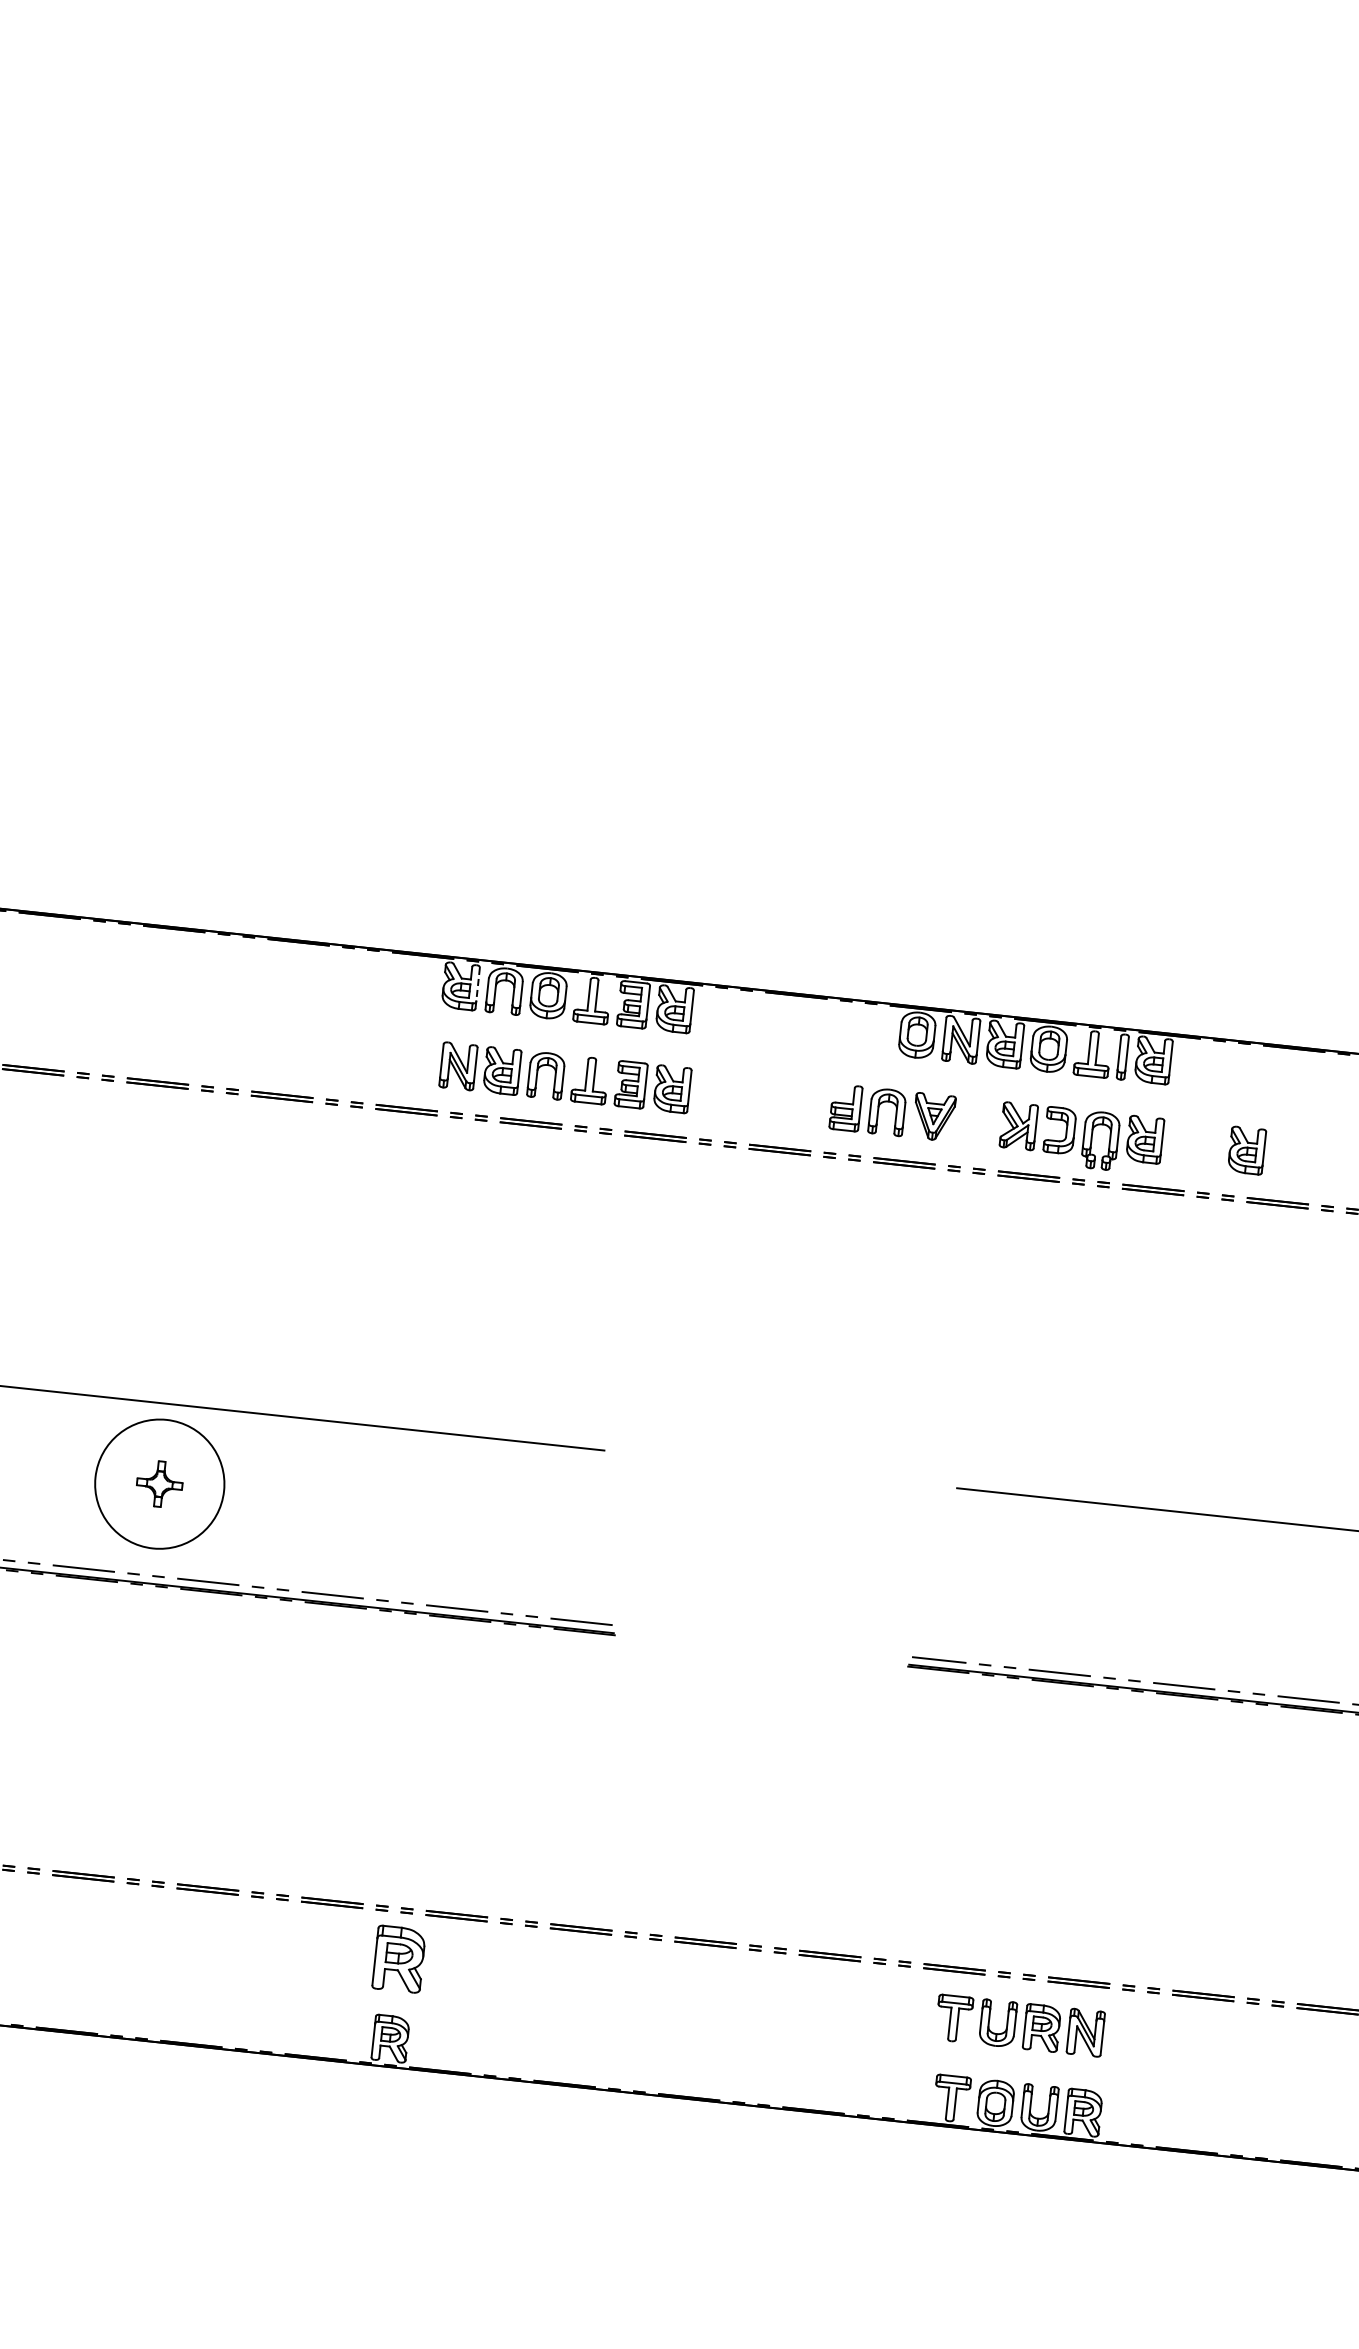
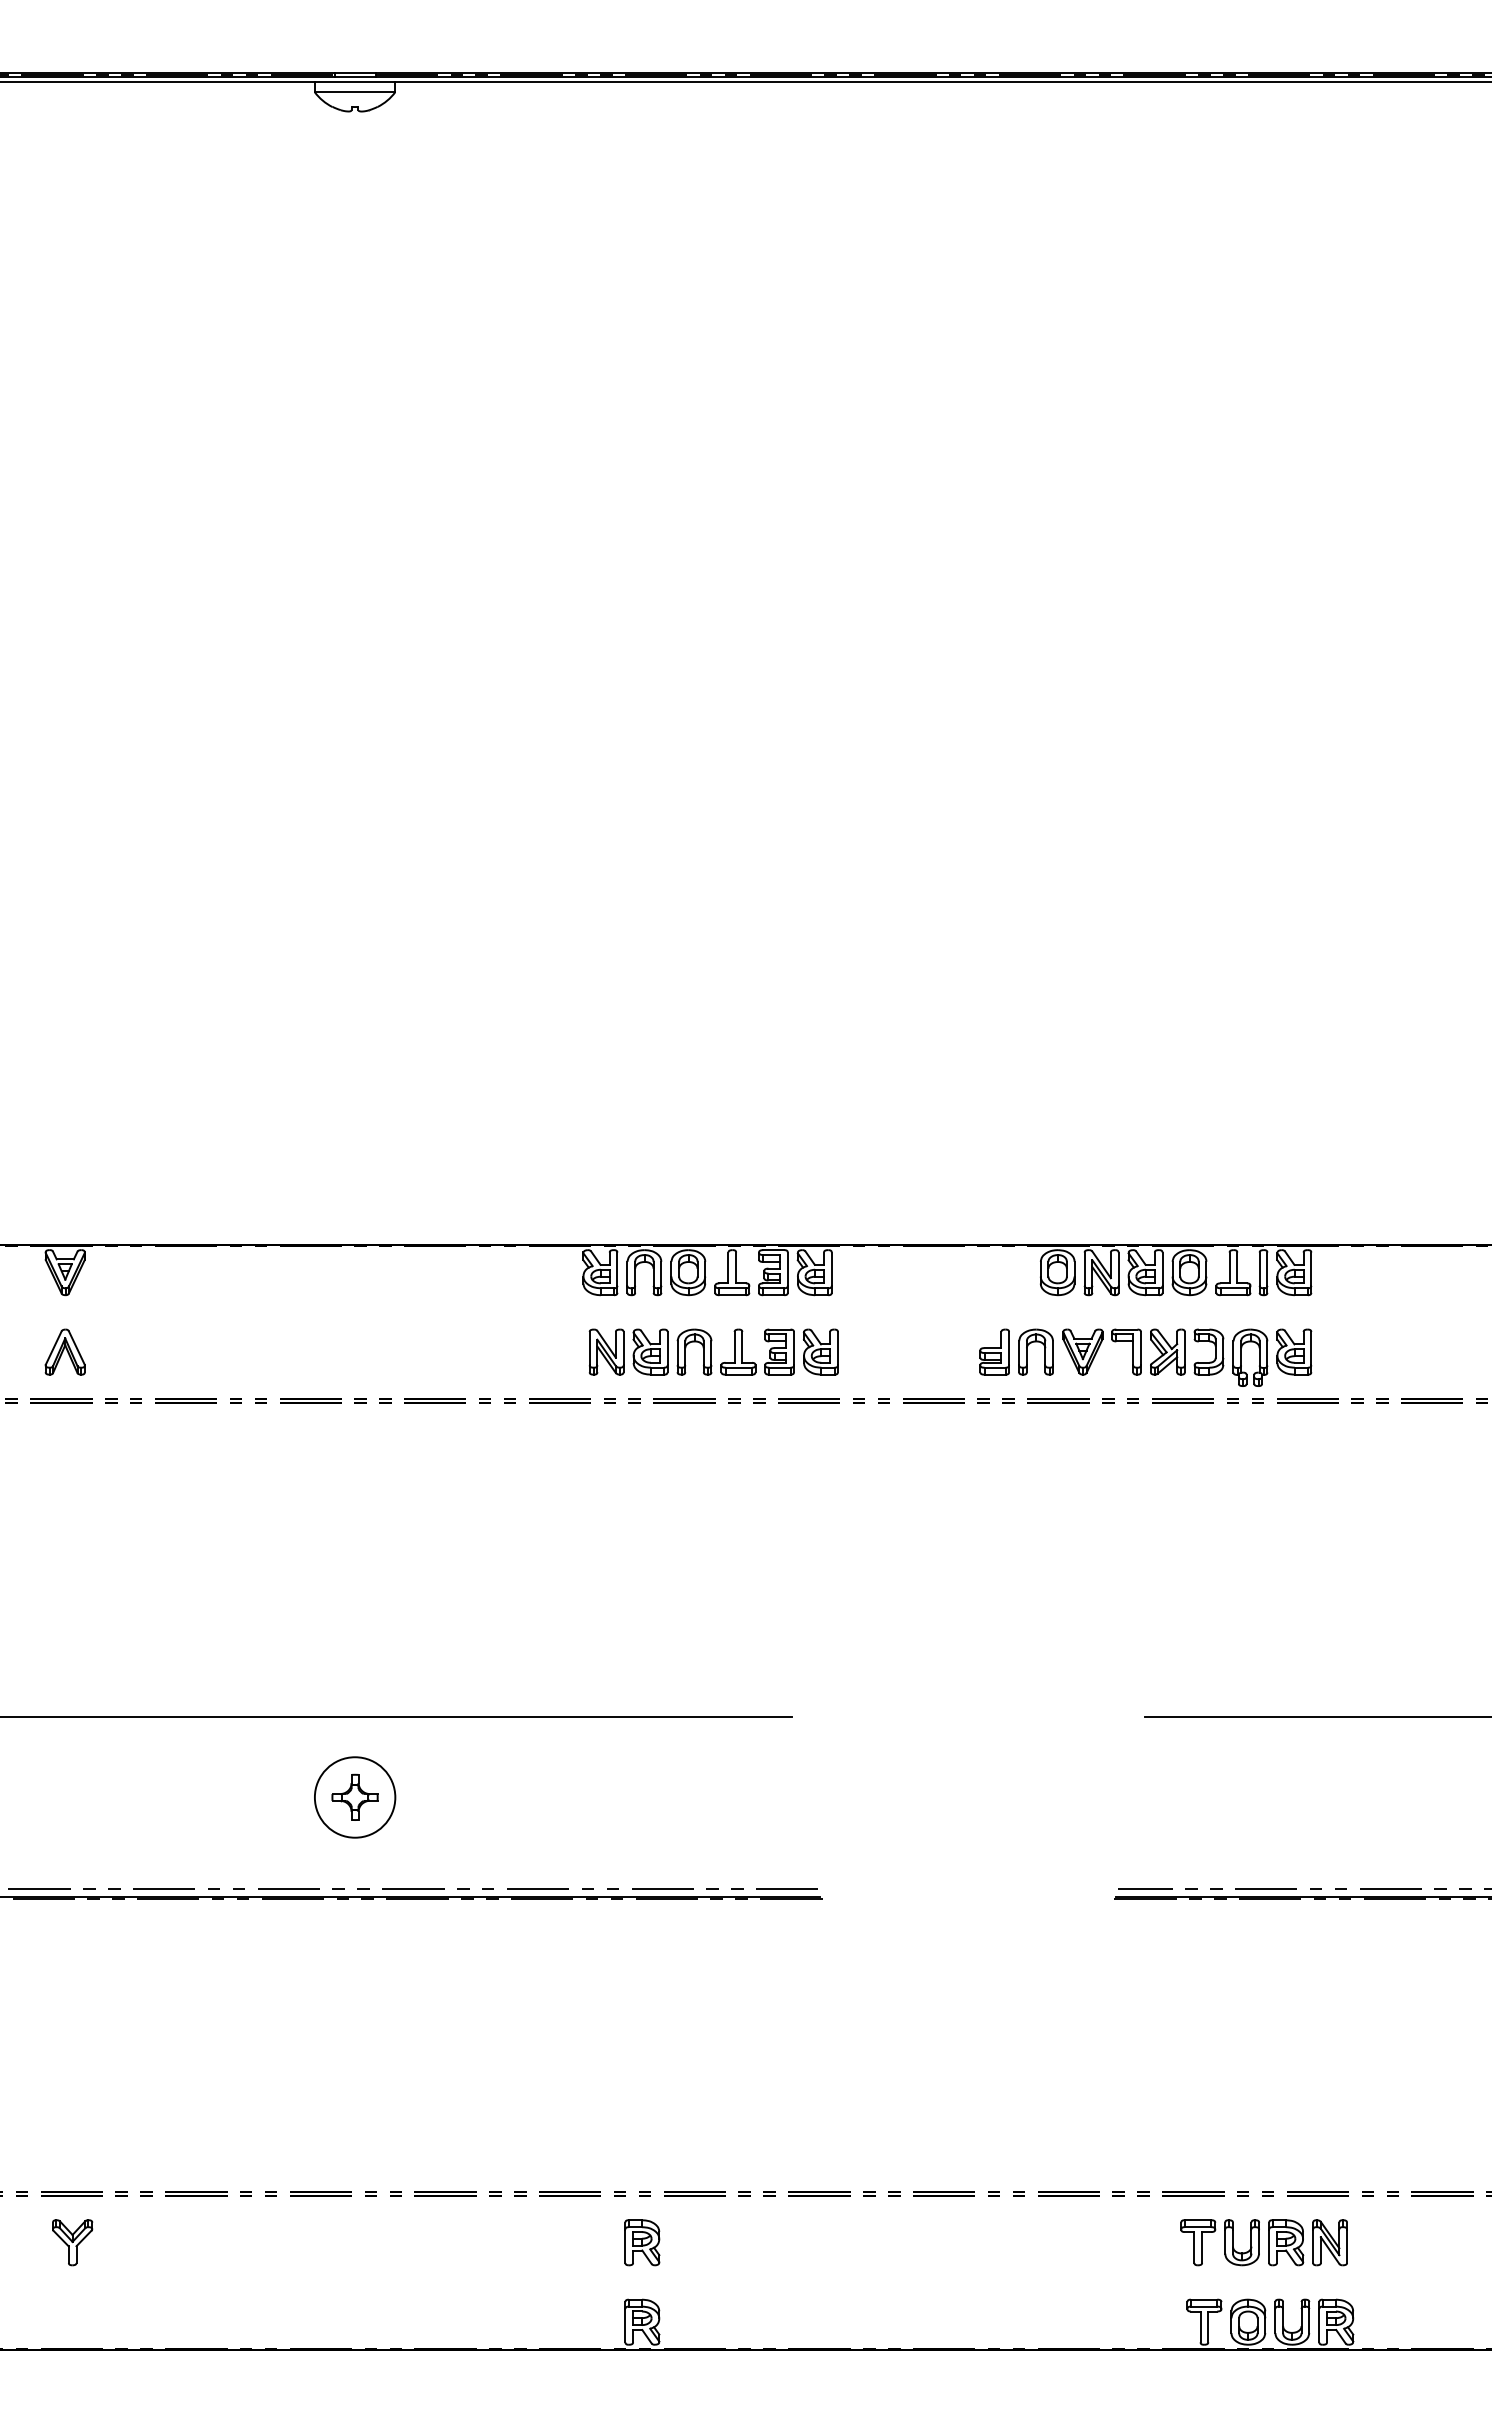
line: (478, 984) -> (617, 1269), dashed -> solid
part: (977, 1121) -> (1126, 1351), added
part: (1247, 1149) -> (1396, 1351), removed
circle: (159, 1484) -> (354, 1797), size x0.62
part: (399, 1959) -> (642, 2242), size x0.71

